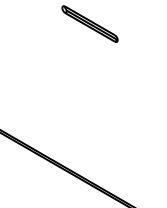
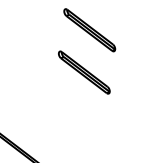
part: (89, 66) -> (83, 72), added

